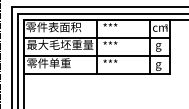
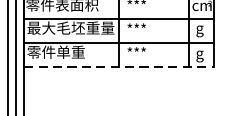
line: (97, 74) -> (119, 66), solid -> dashed

